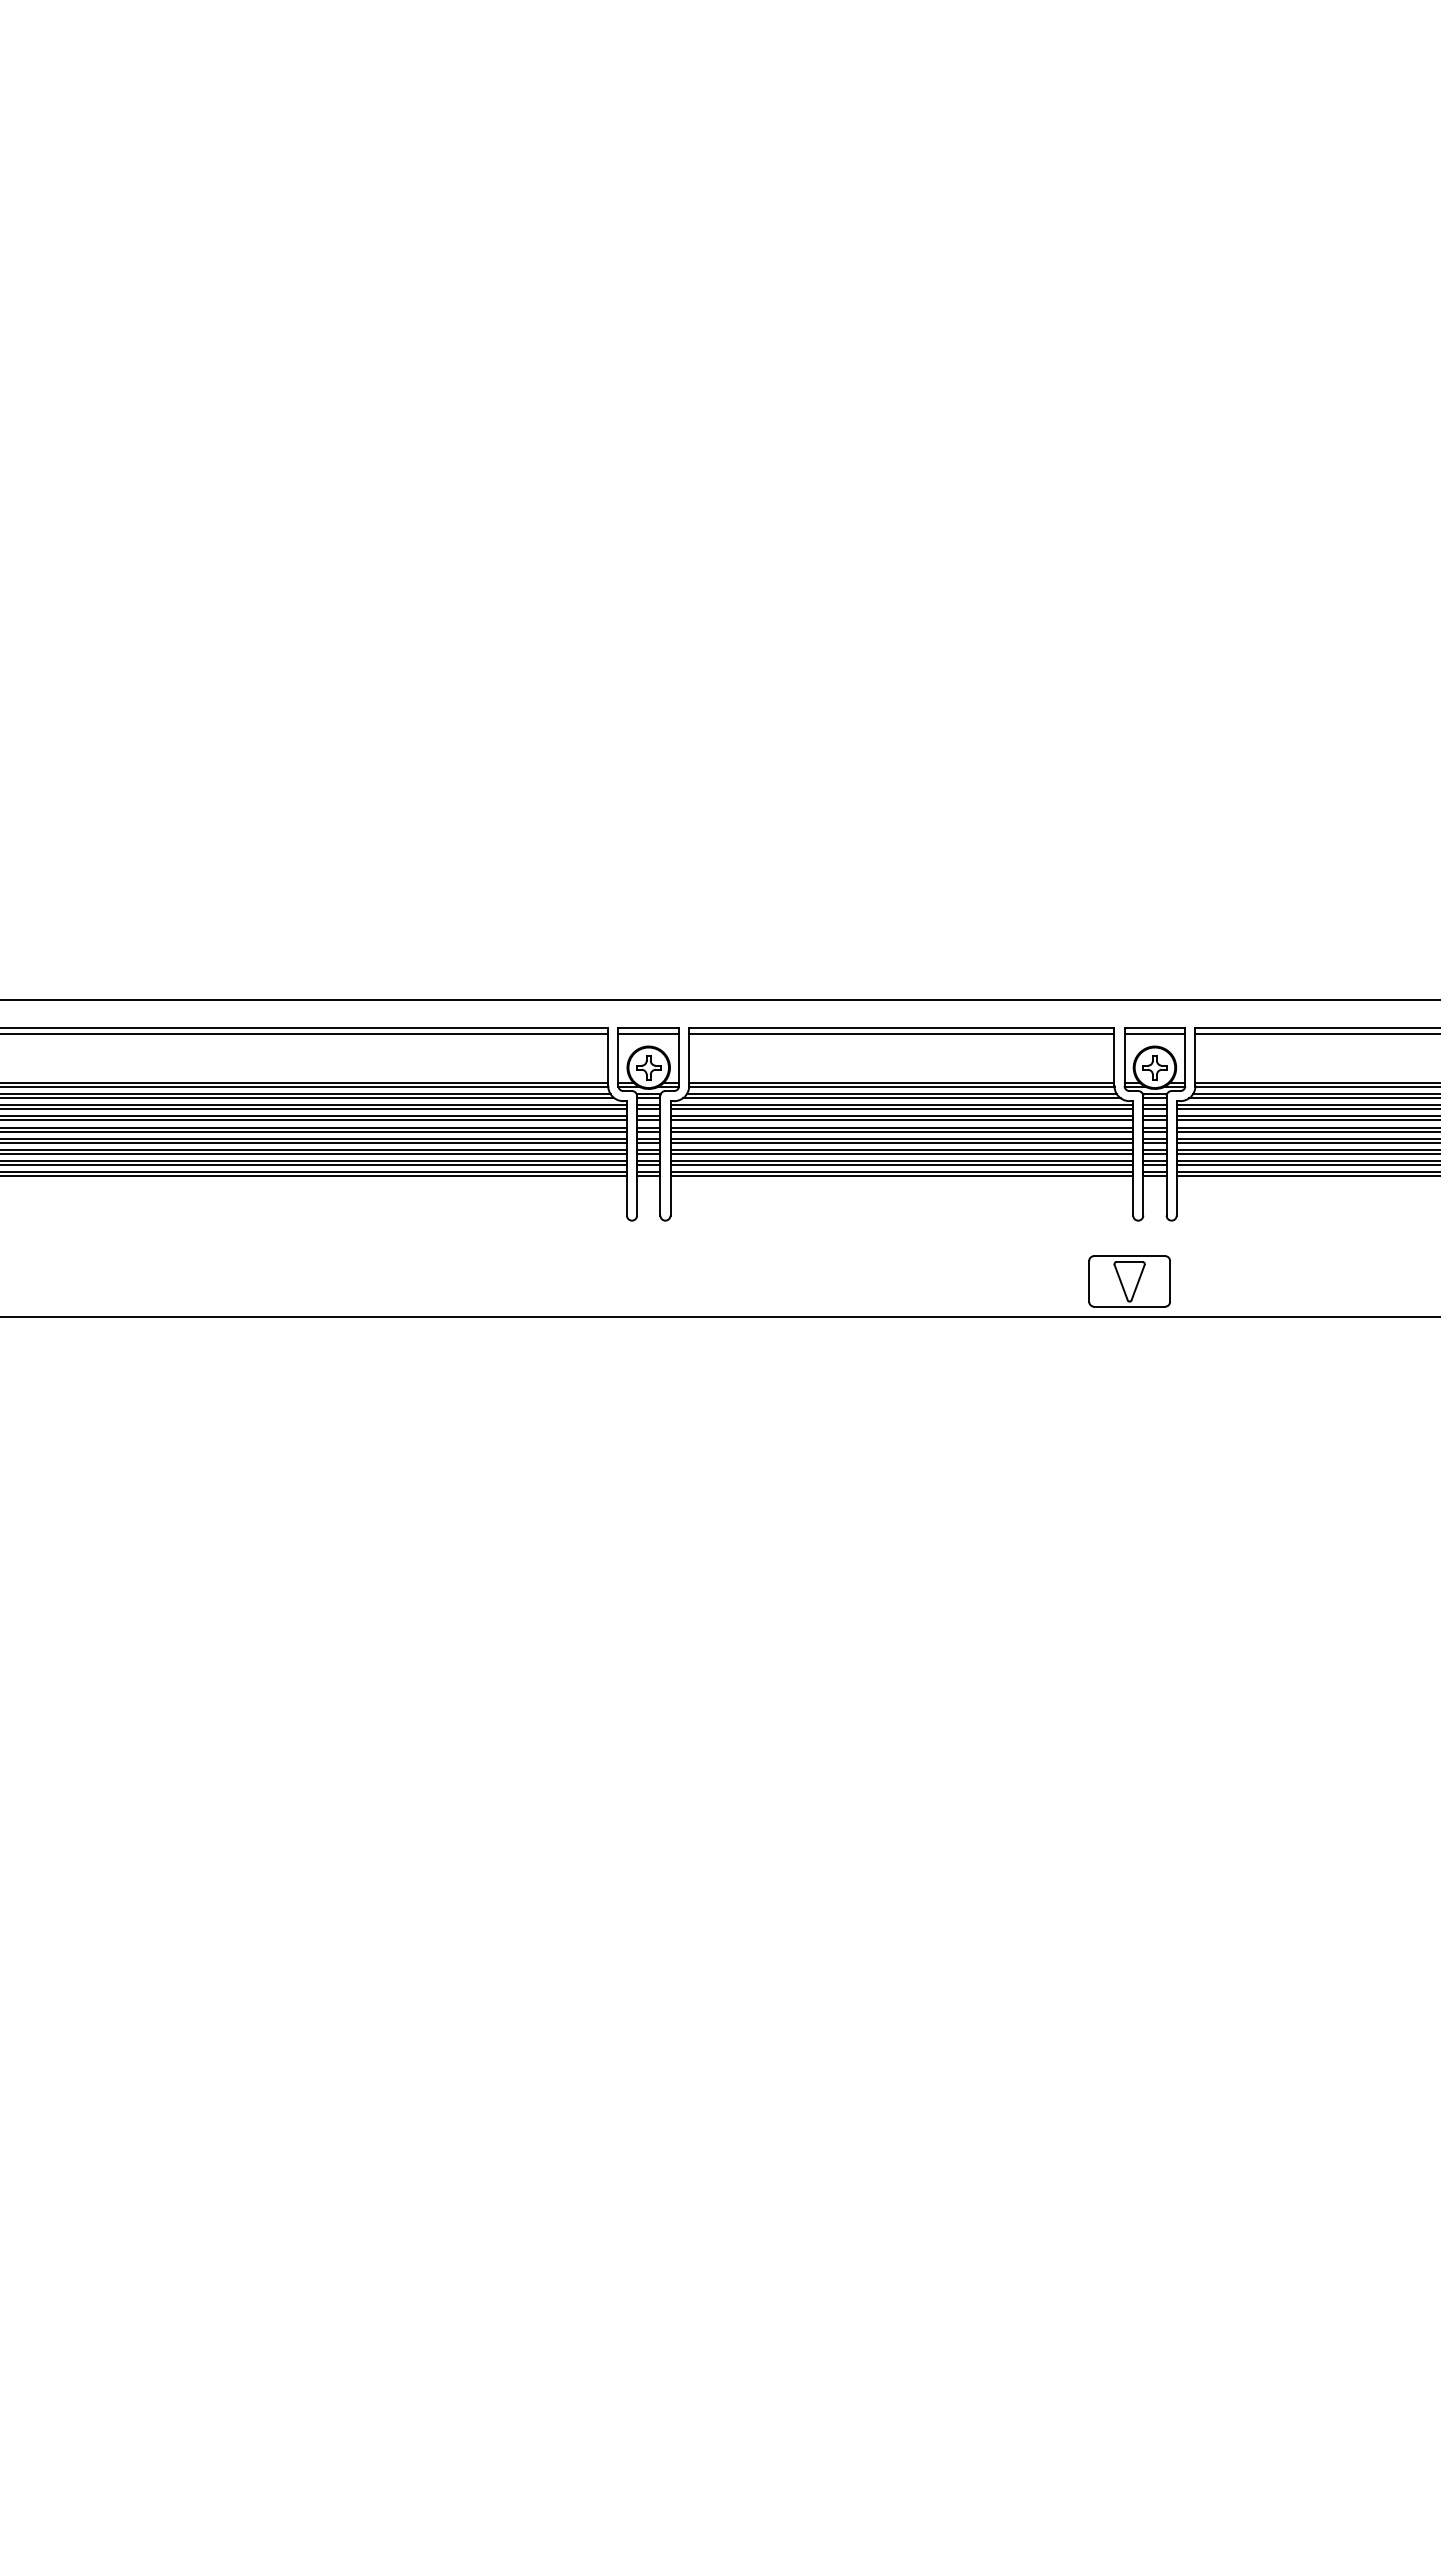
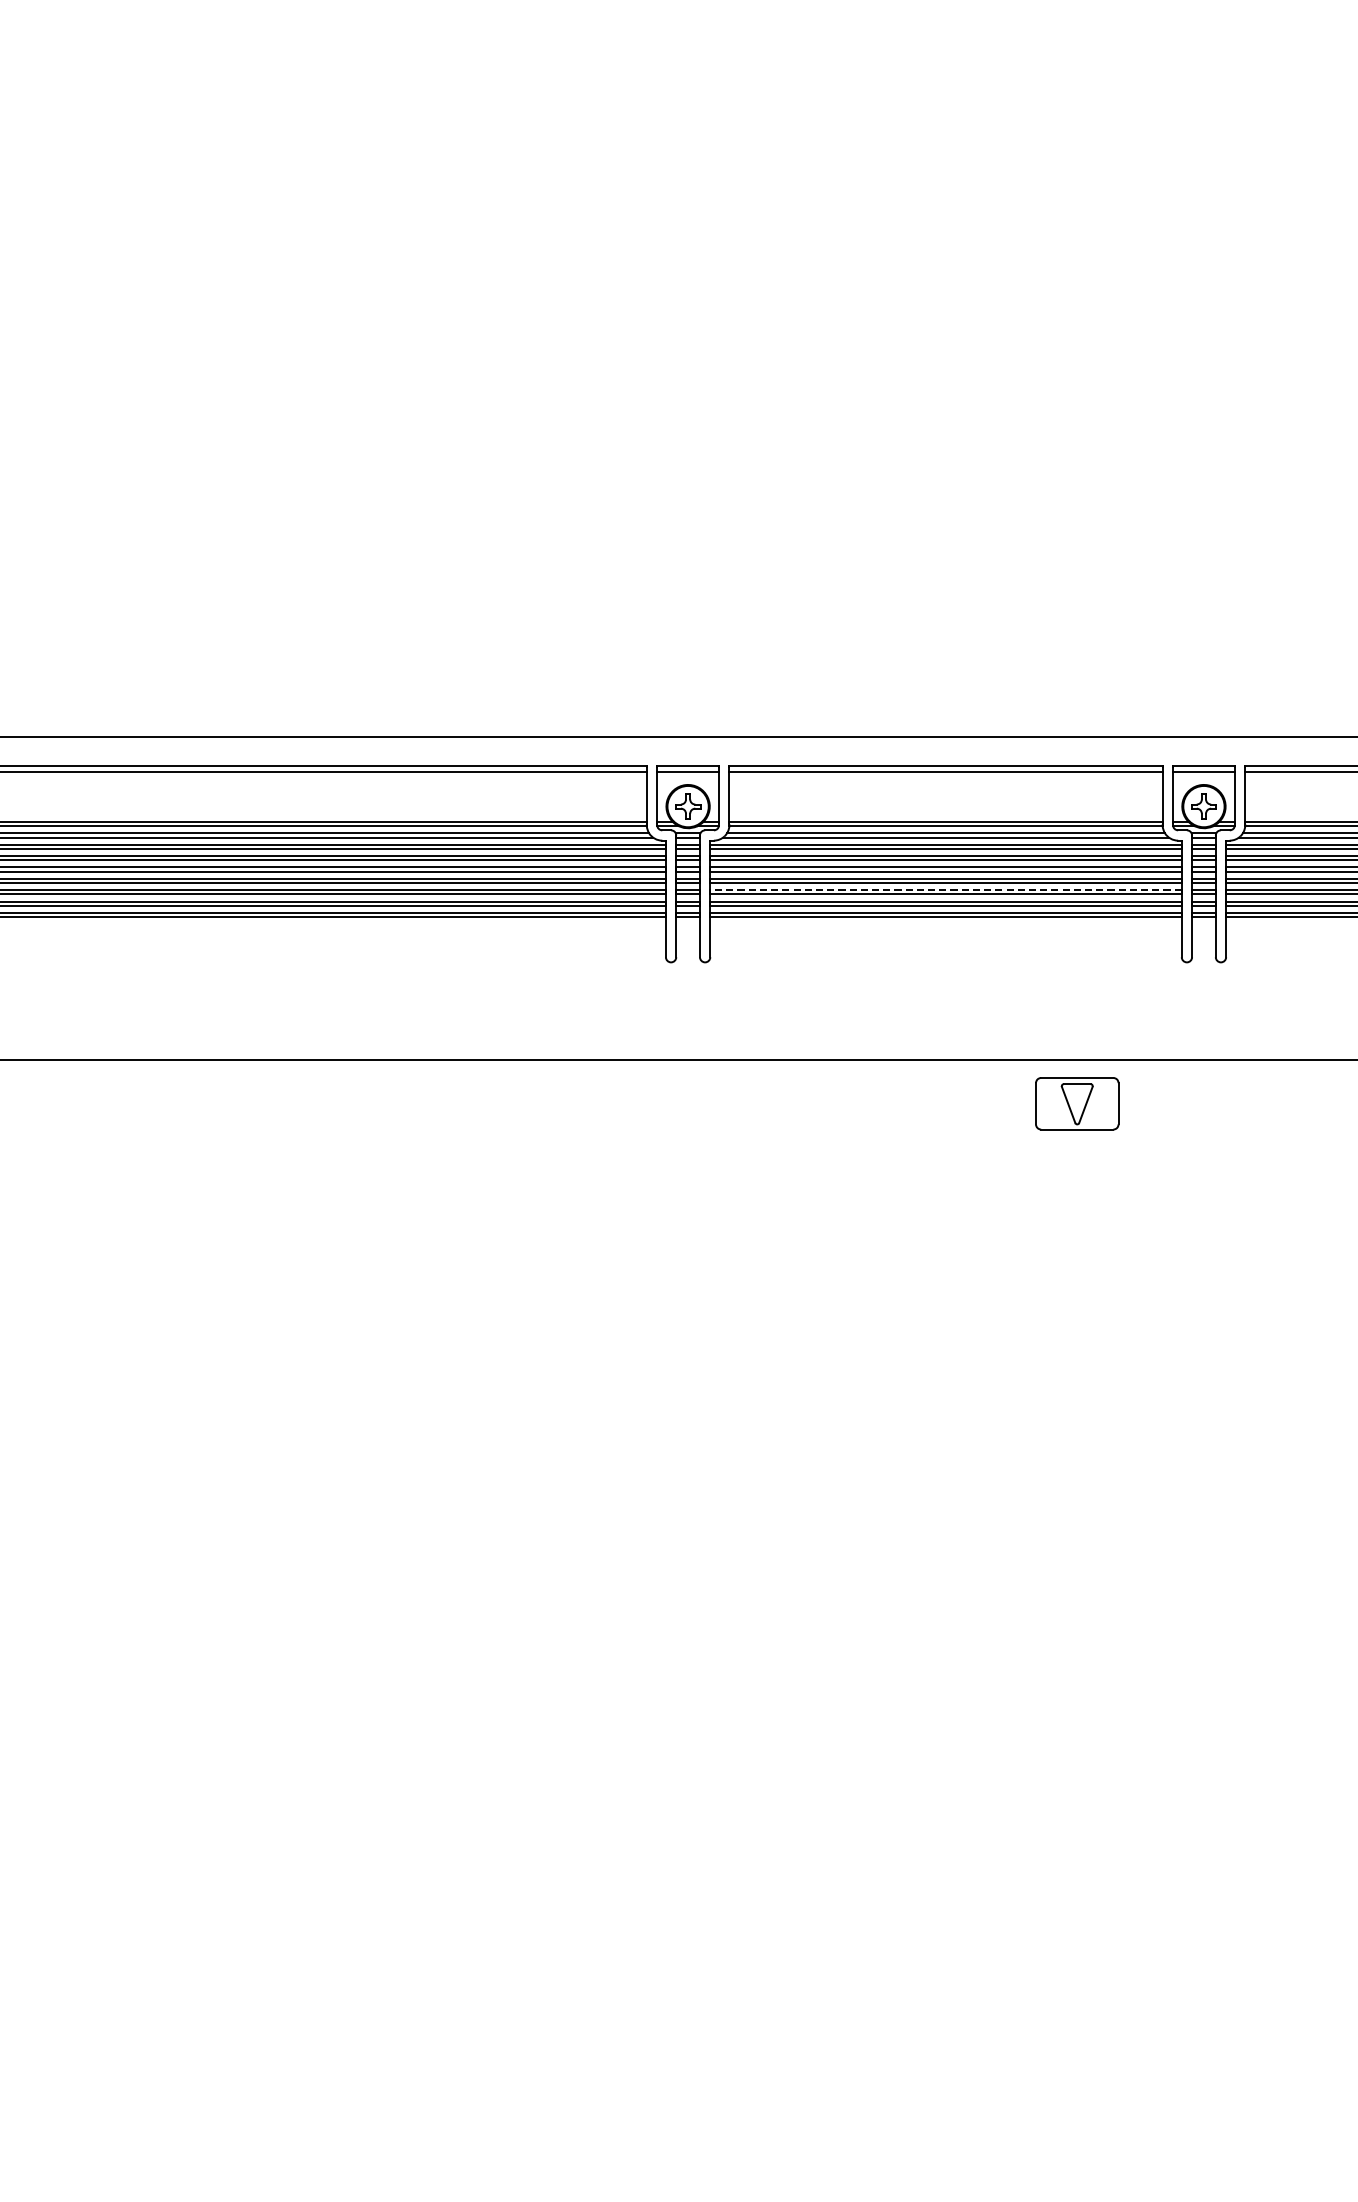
line: (901, 1149) -> (945, 889), solid -> dashed
part: (1129, 1281) -> (1077, 1103), moved

